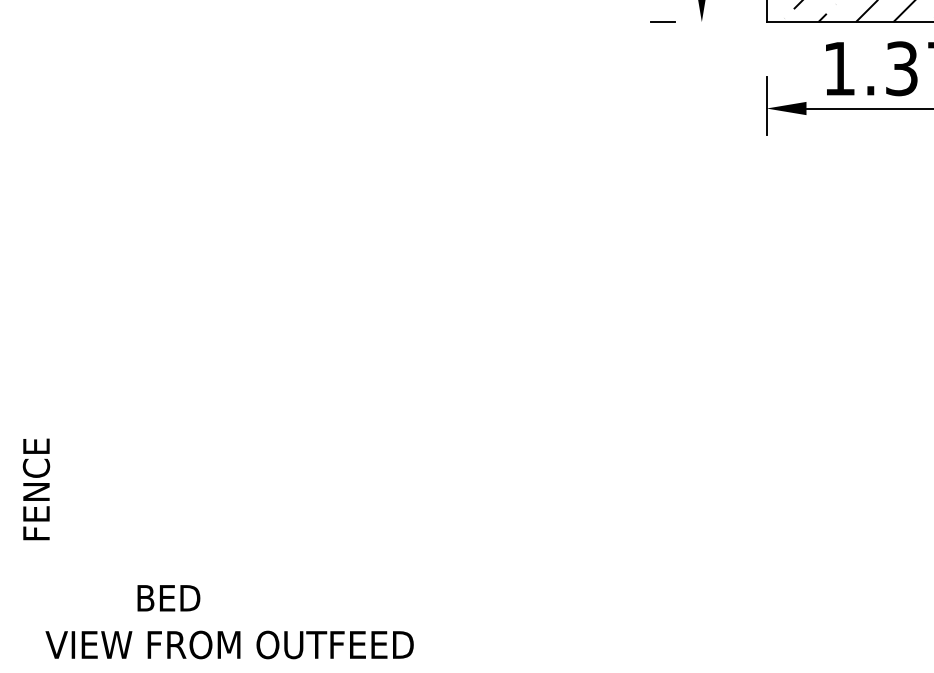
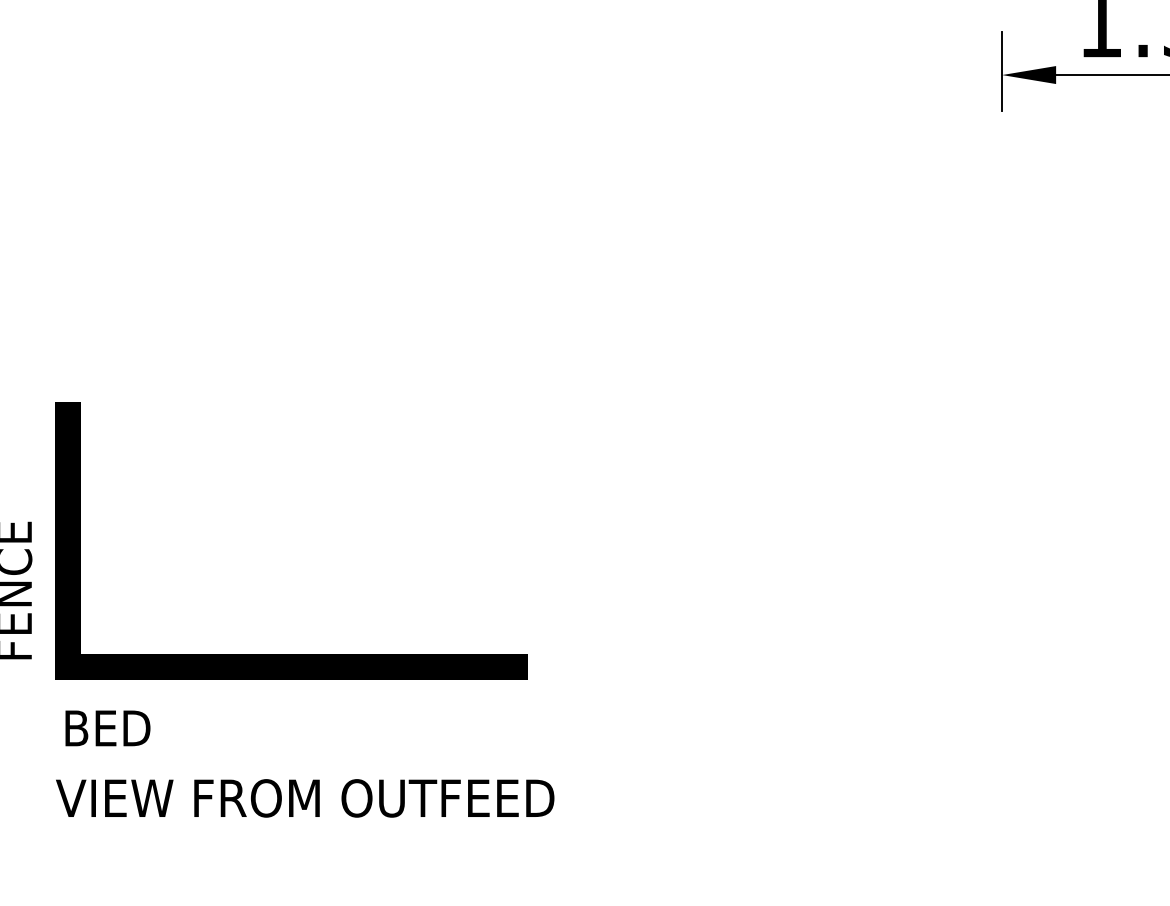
fill: (241, 452) -> (291, 540), added
text: (168, 598) -> (107, 728), moved
text: (229, 644) -> (304, 797), moved

